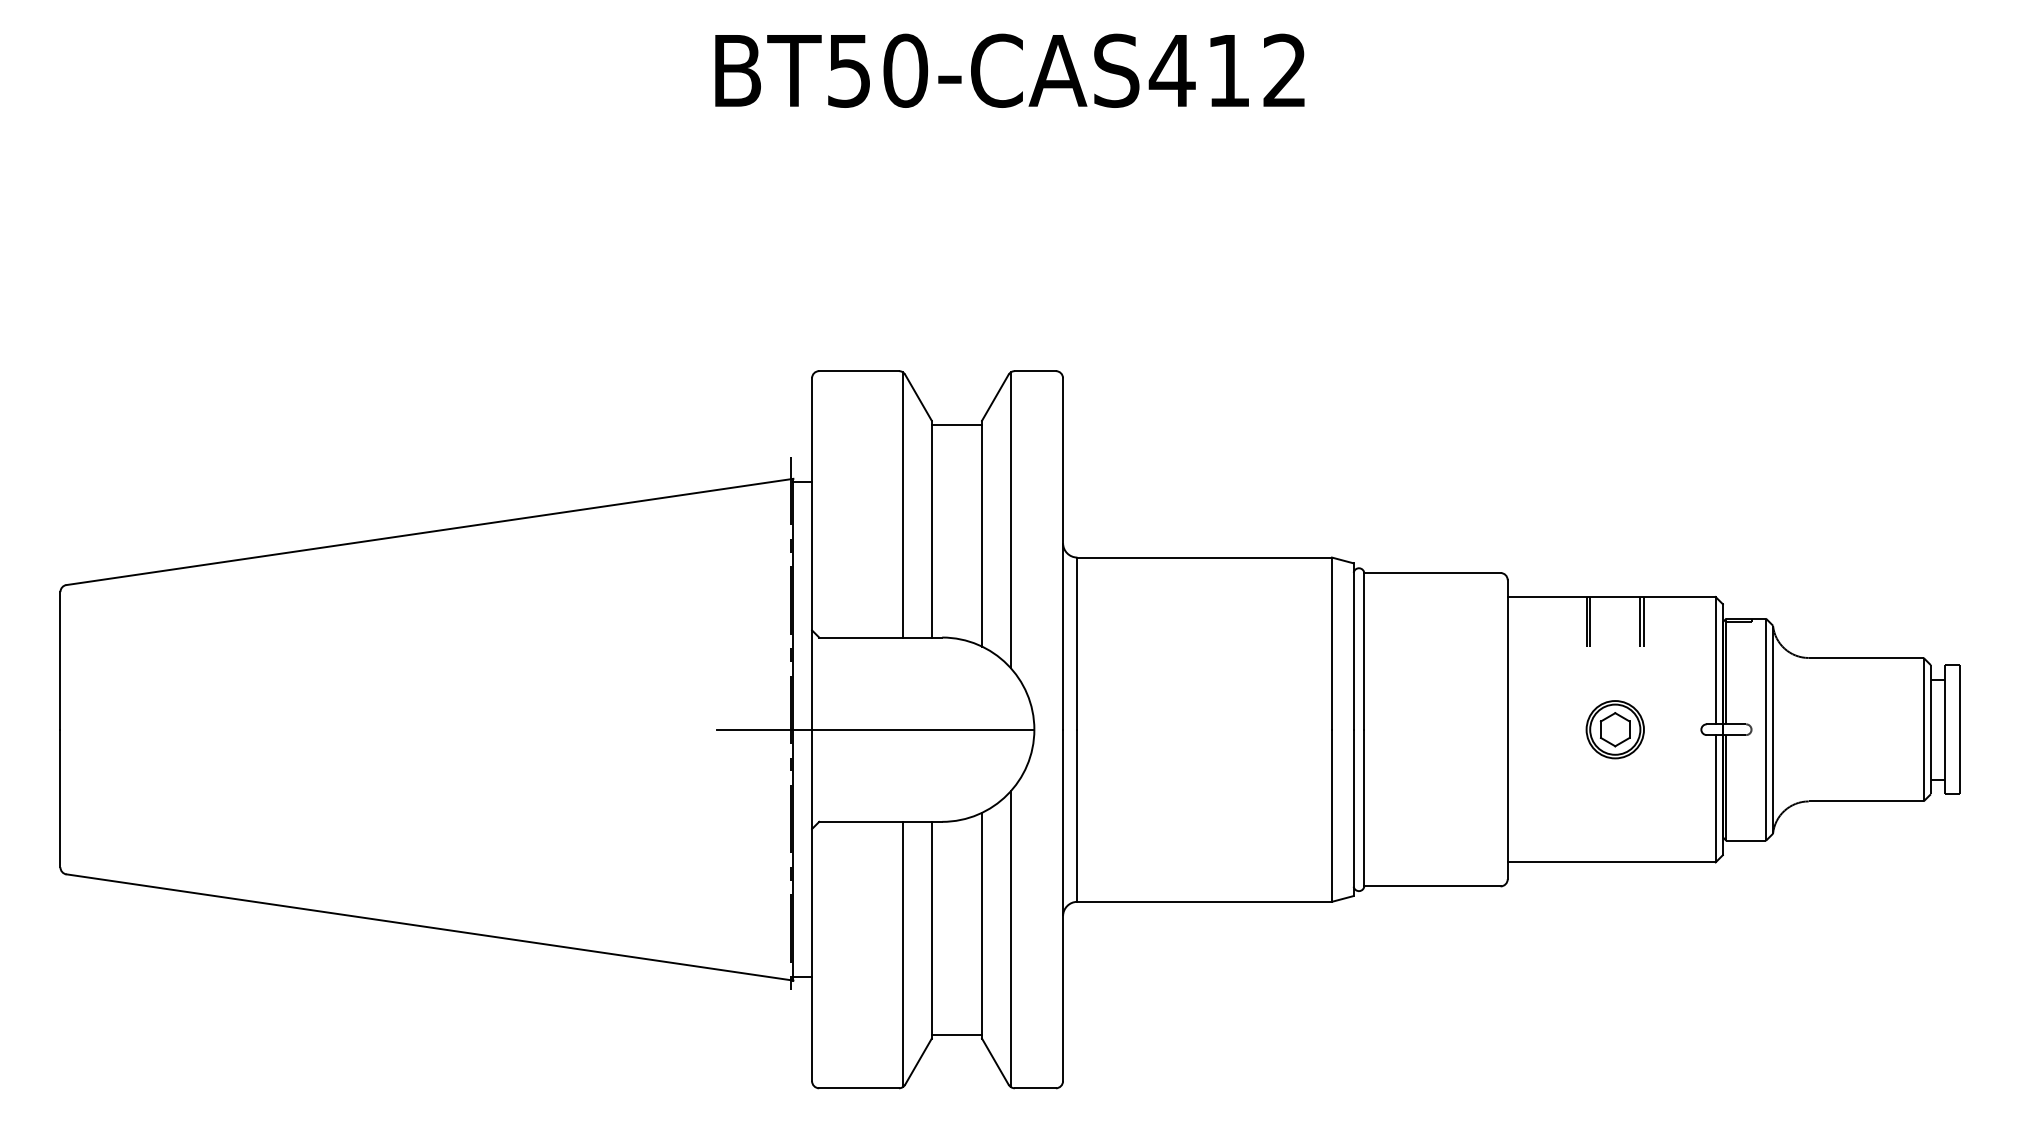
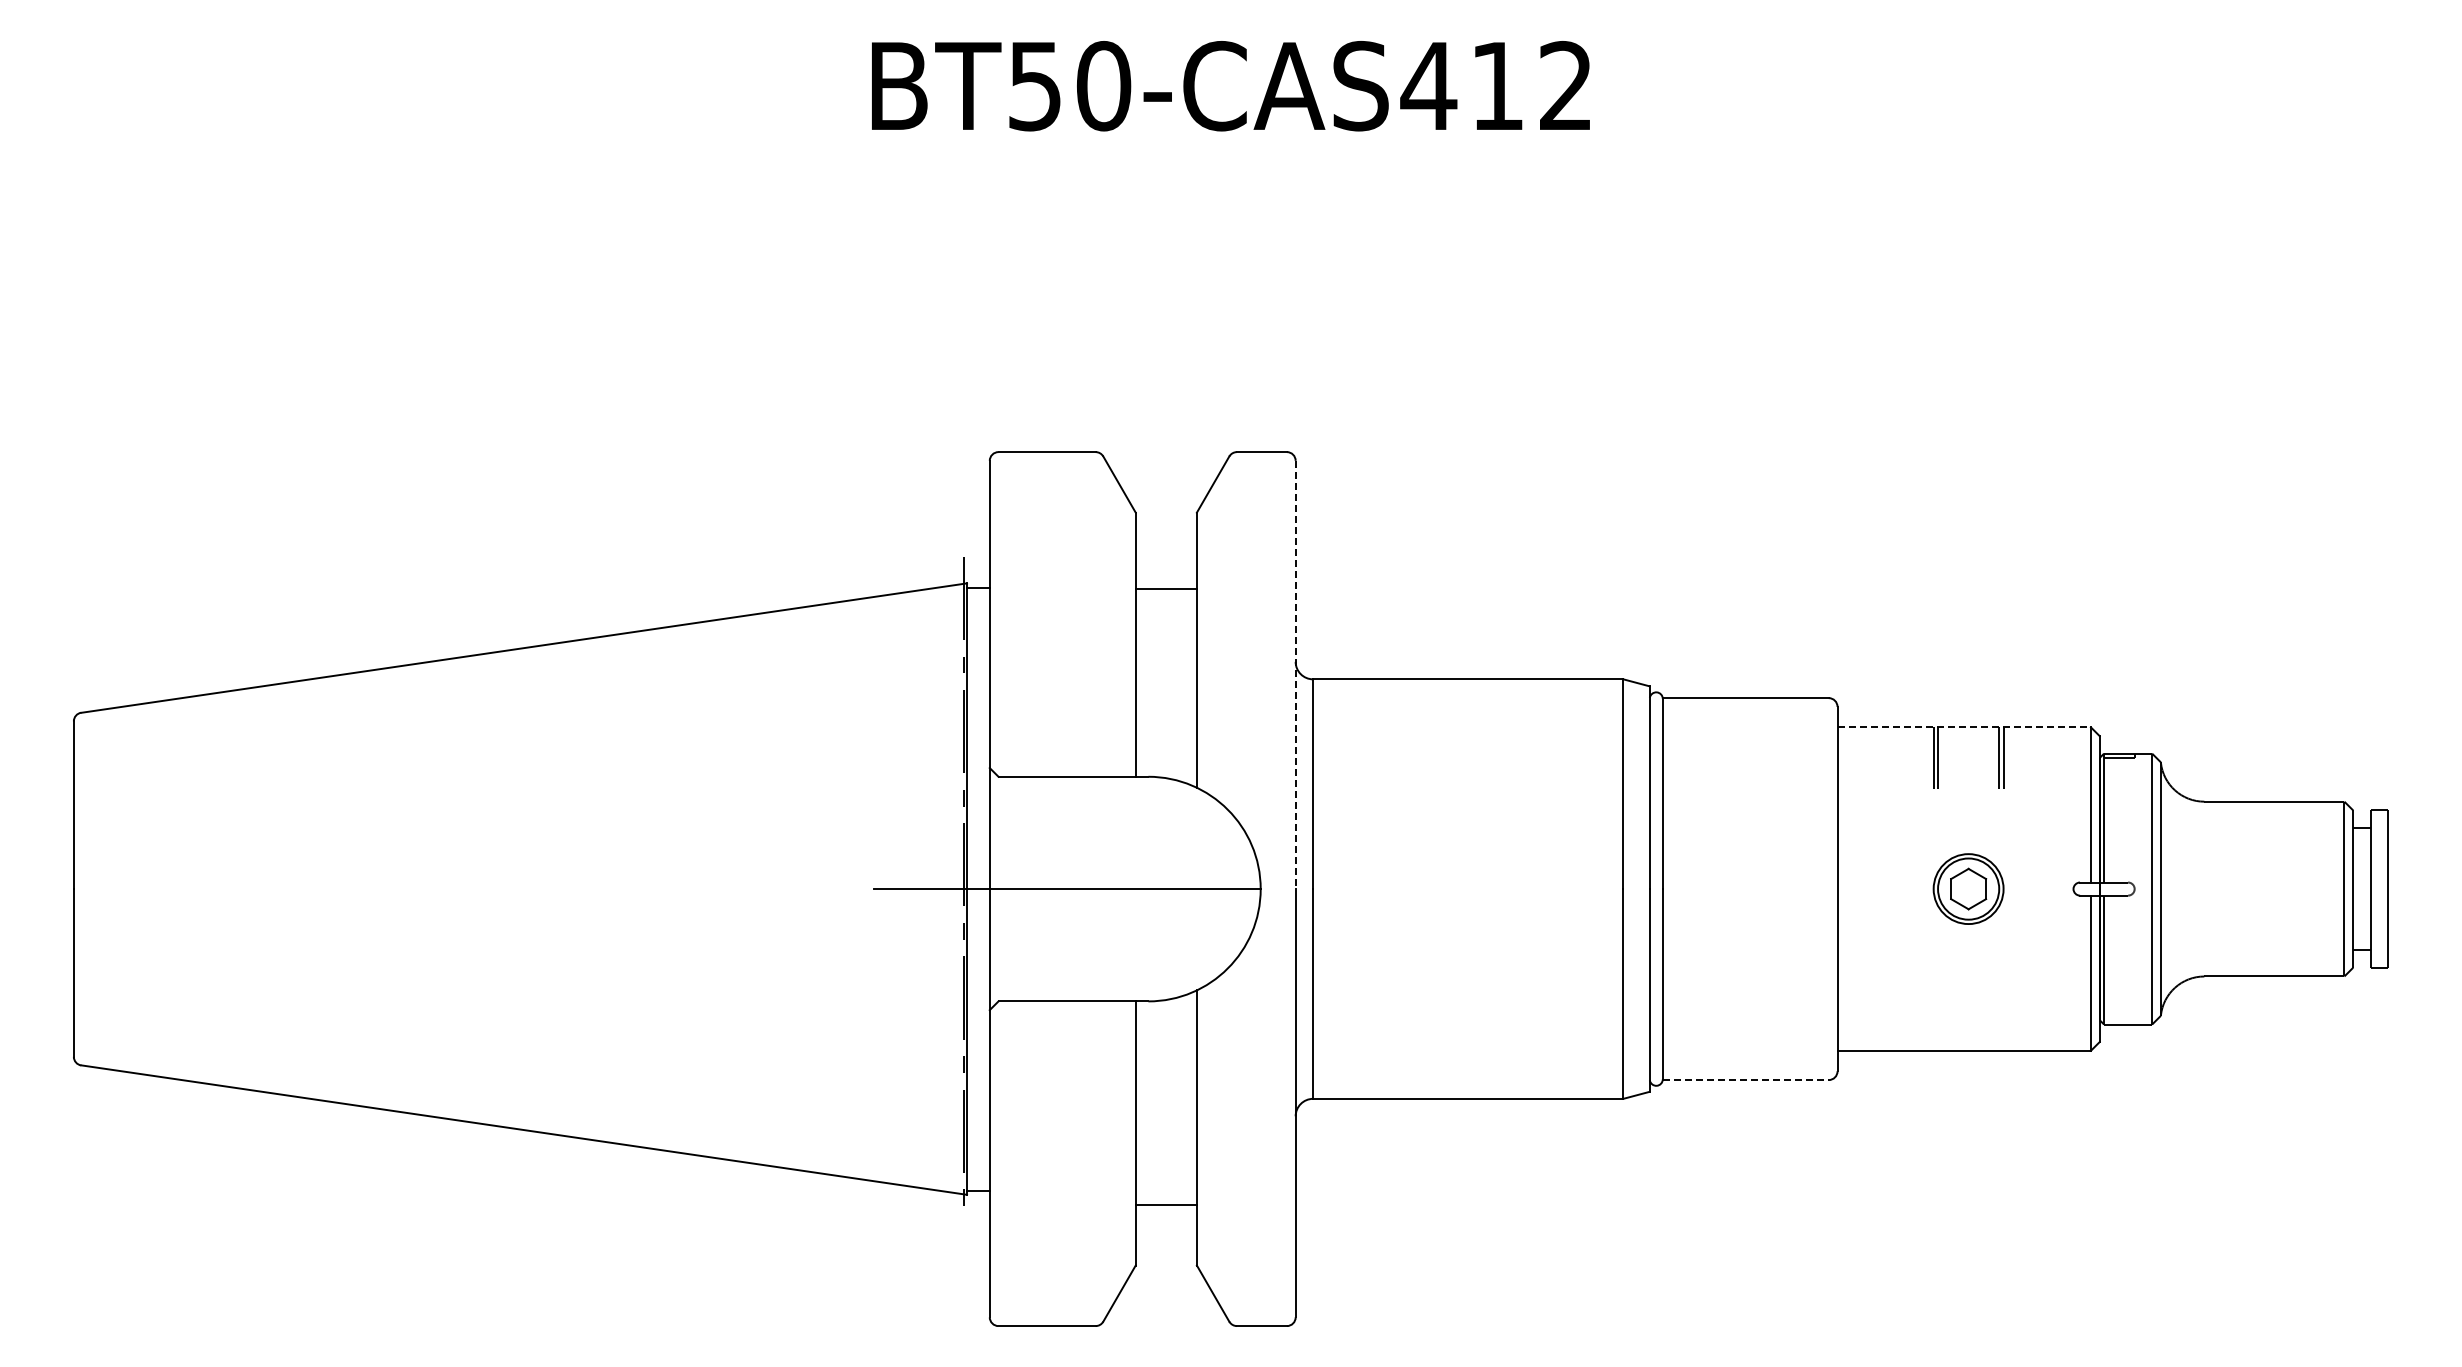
line: (956, 424) -> (1165, 588), moved
line: (902, 504) -> (1100, 614), removed
line: (1010, 519) -> (1231, 633), removed
line: (1062, 554) -> (1295, 675), solid -> dashed
line: (1611, 597) -> (1964, 727), solid -> dashed
line: (1433, 886) -> (1746, 1080), solid -> dashed
line: (1010, 939) -> (1231, 1144), removed
line: (902, 954) -> (1100, 1162), removed
line: (956, 1034) -> (1165, 1204), moved

